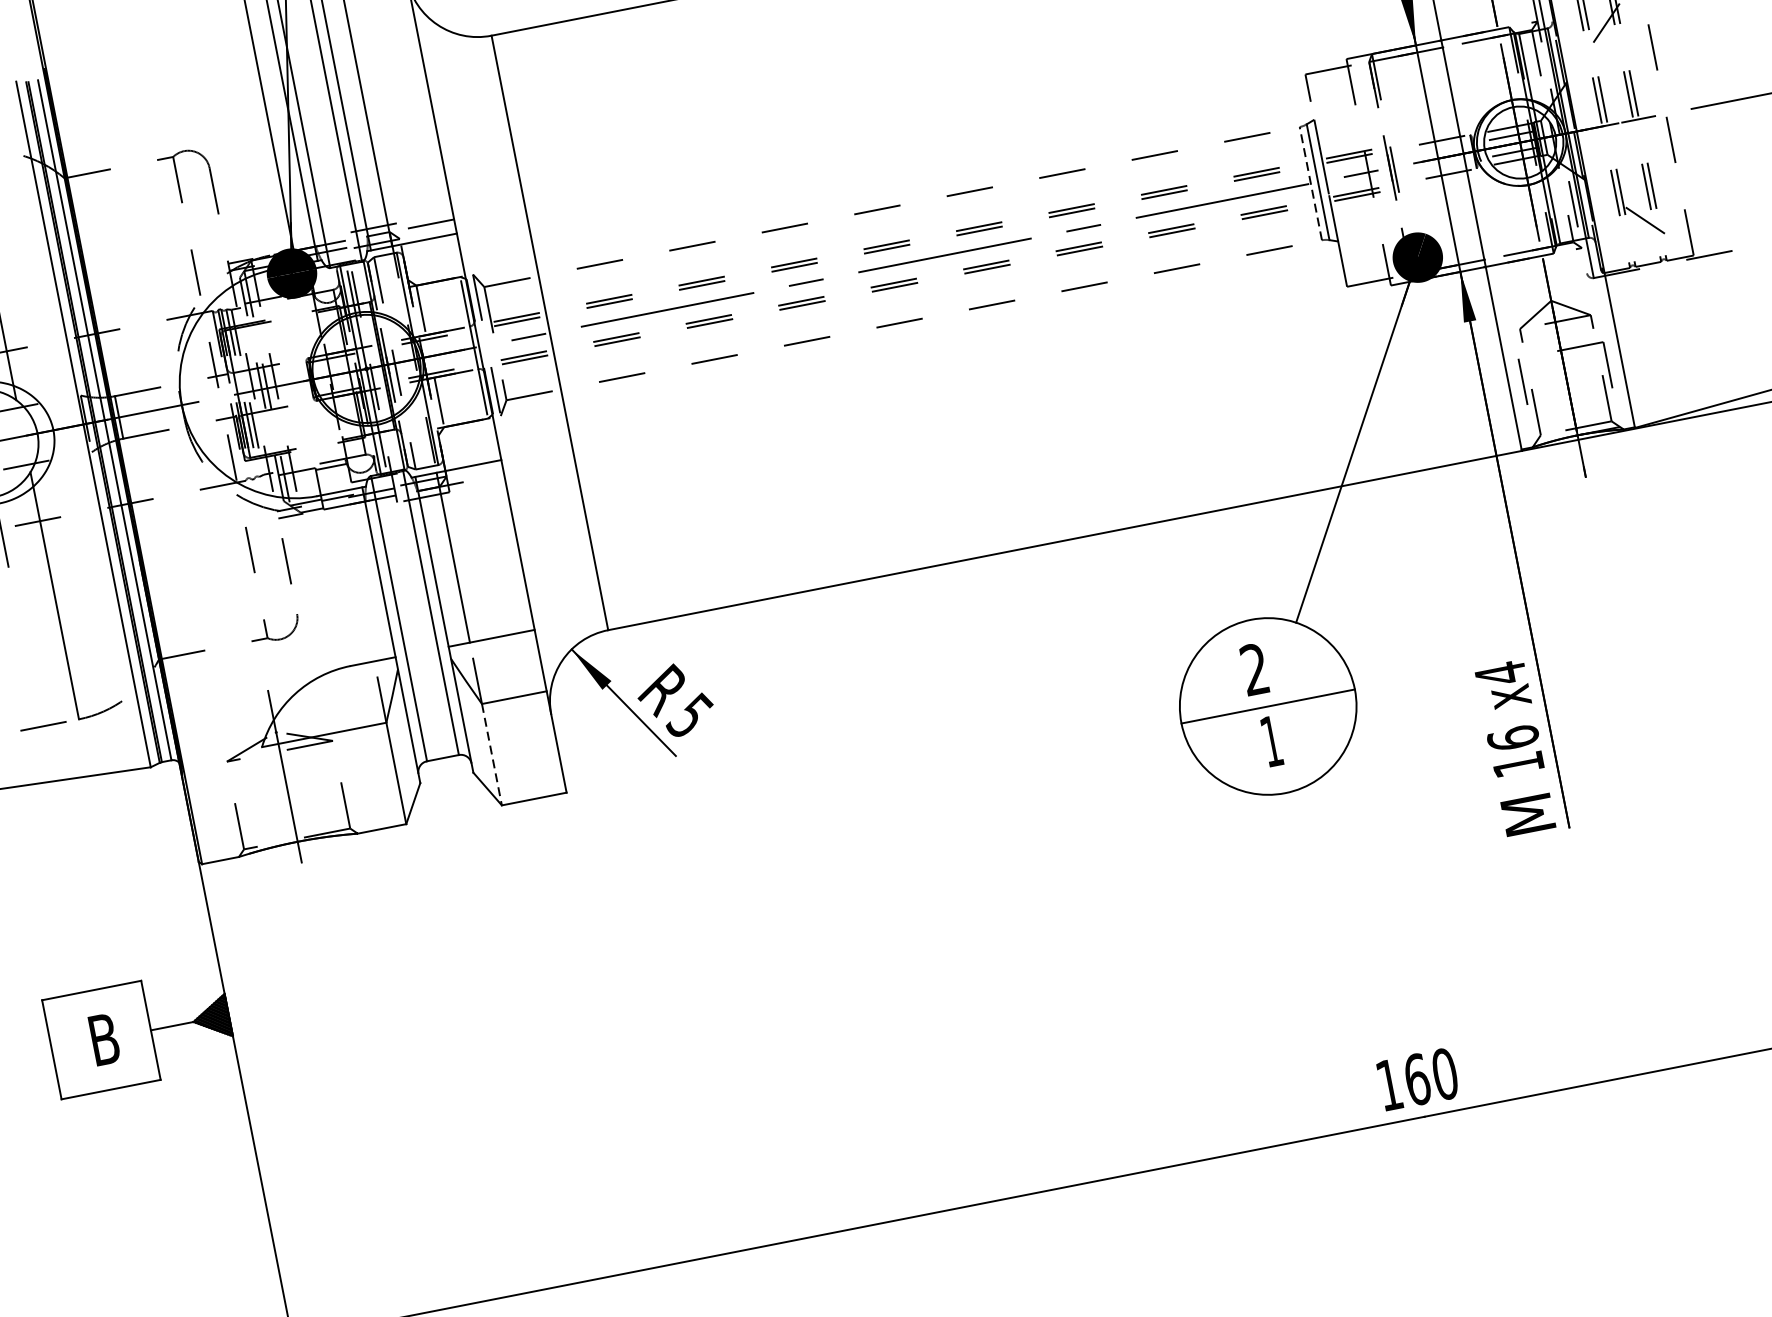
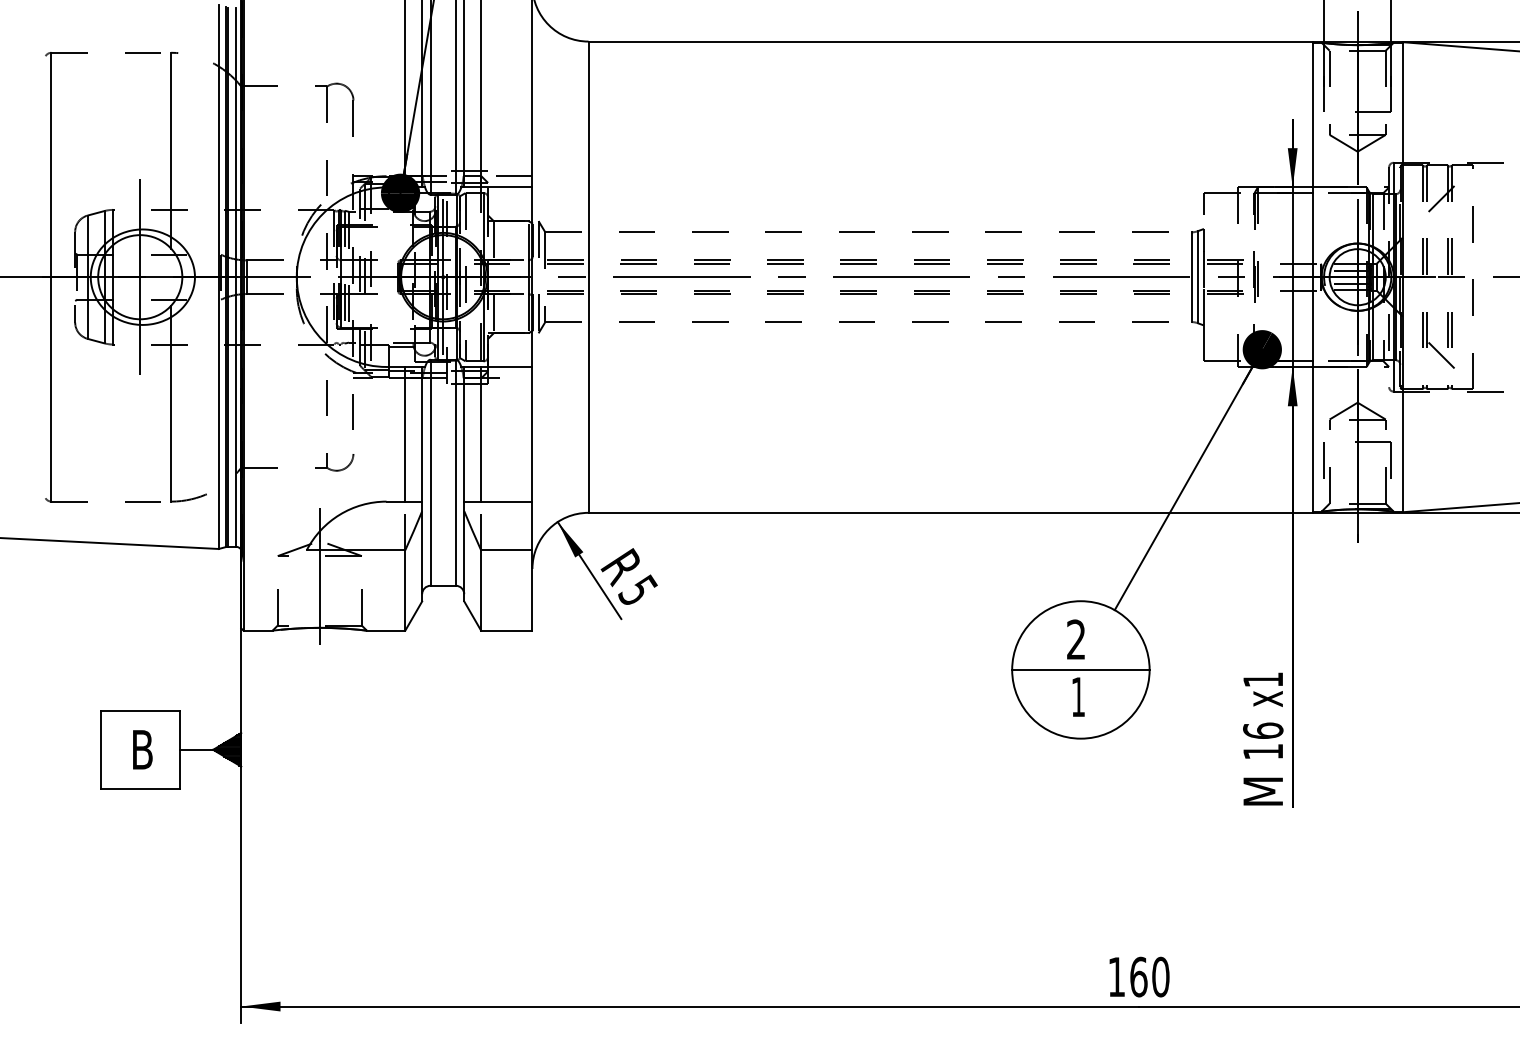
line: (1310, 184) -> (1191, 277), dashed -> solid
line: (357, 575) -> (405, 433), added
text: (1499, 673) -> (1262, 679), x4 -> x1
line: (492, 754) -> (481, 590), dashed -> solid

